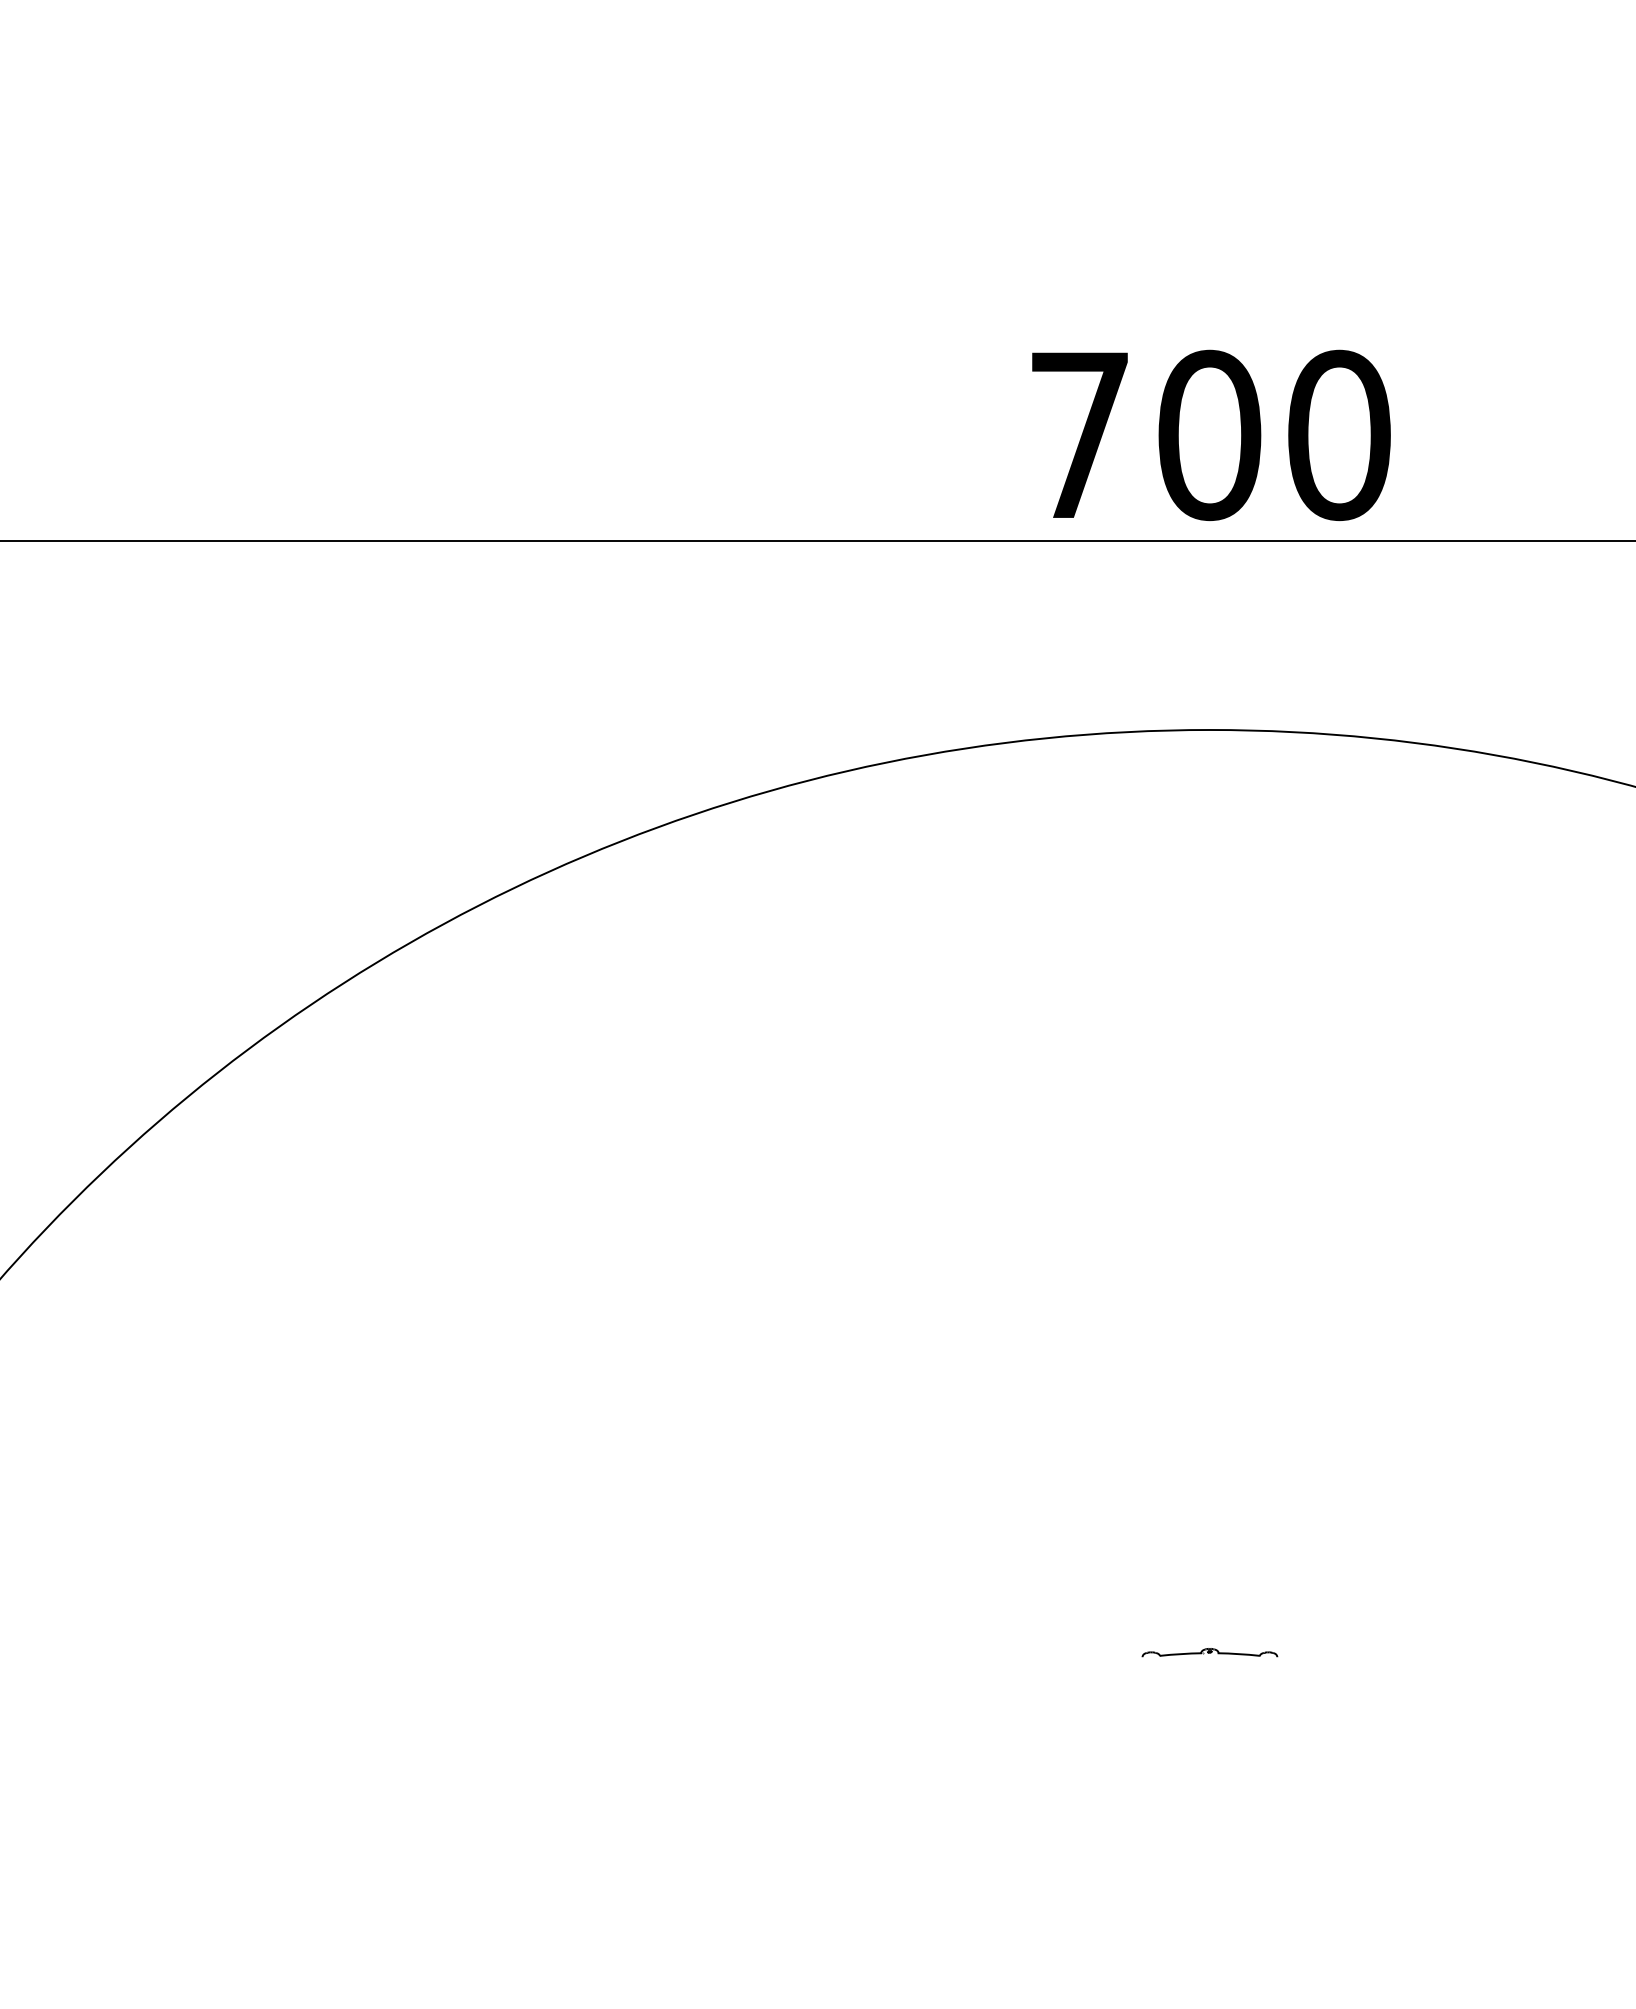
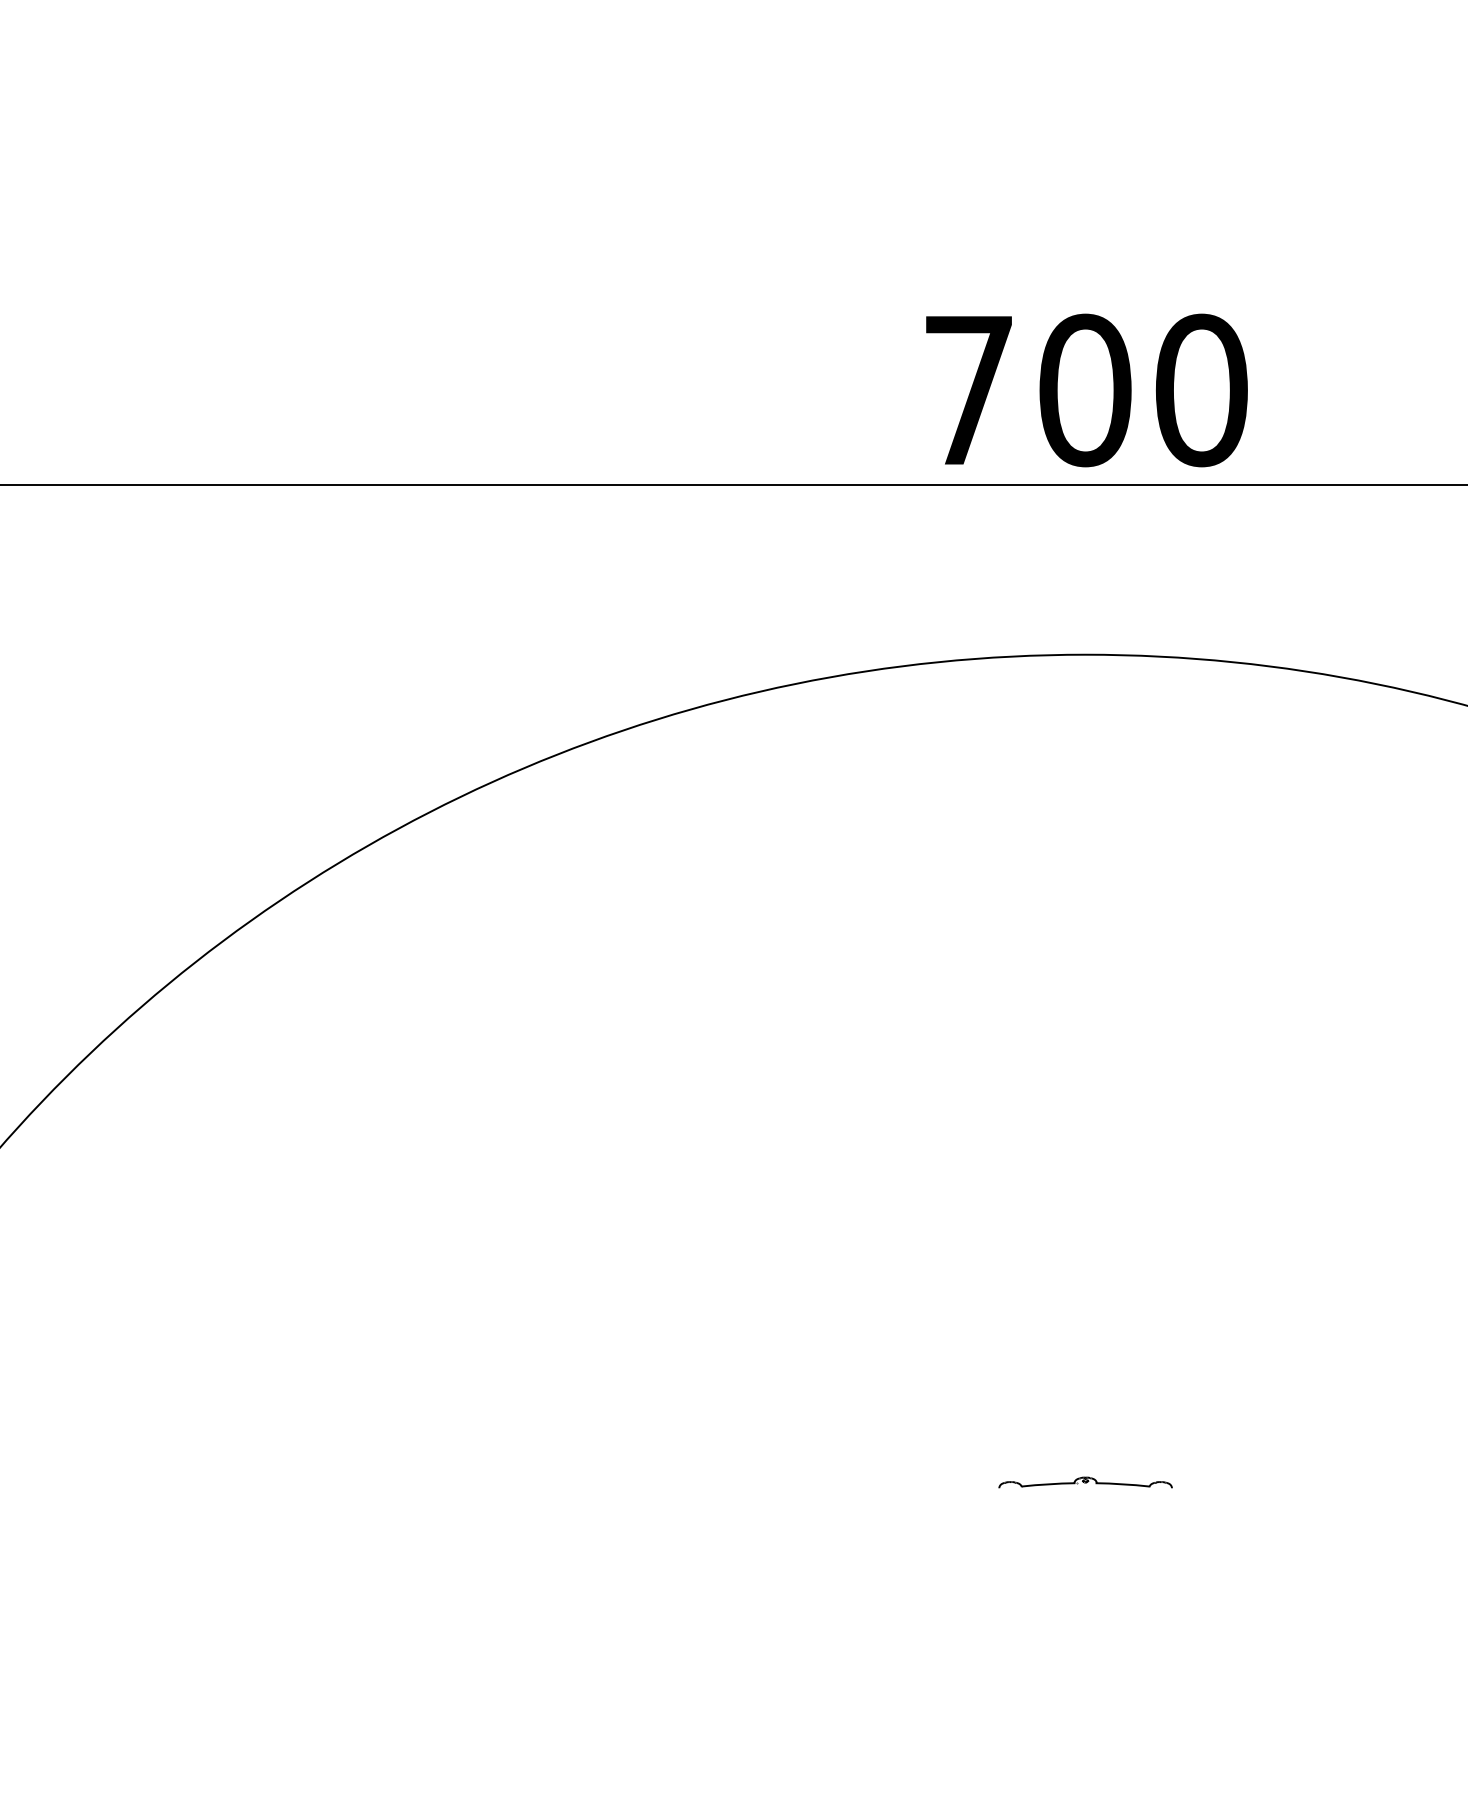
part: (1209, 1652) -> (1085, 1482), size x1.43

